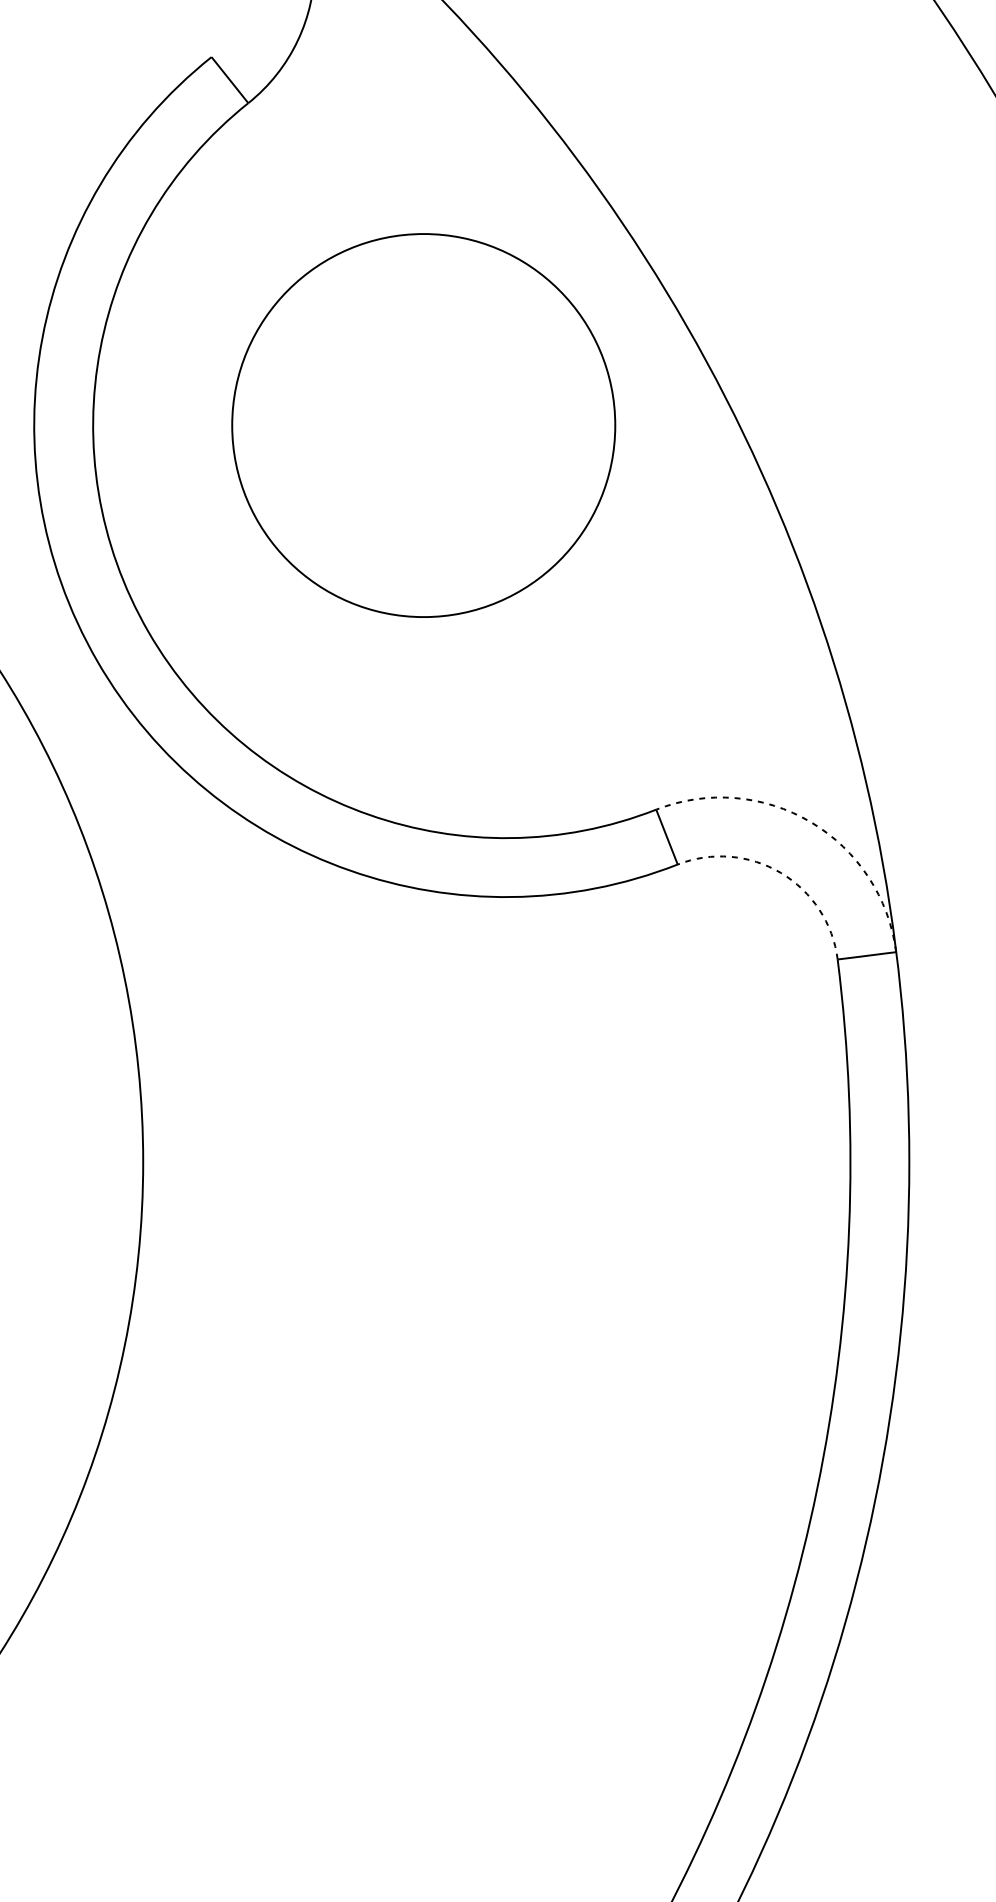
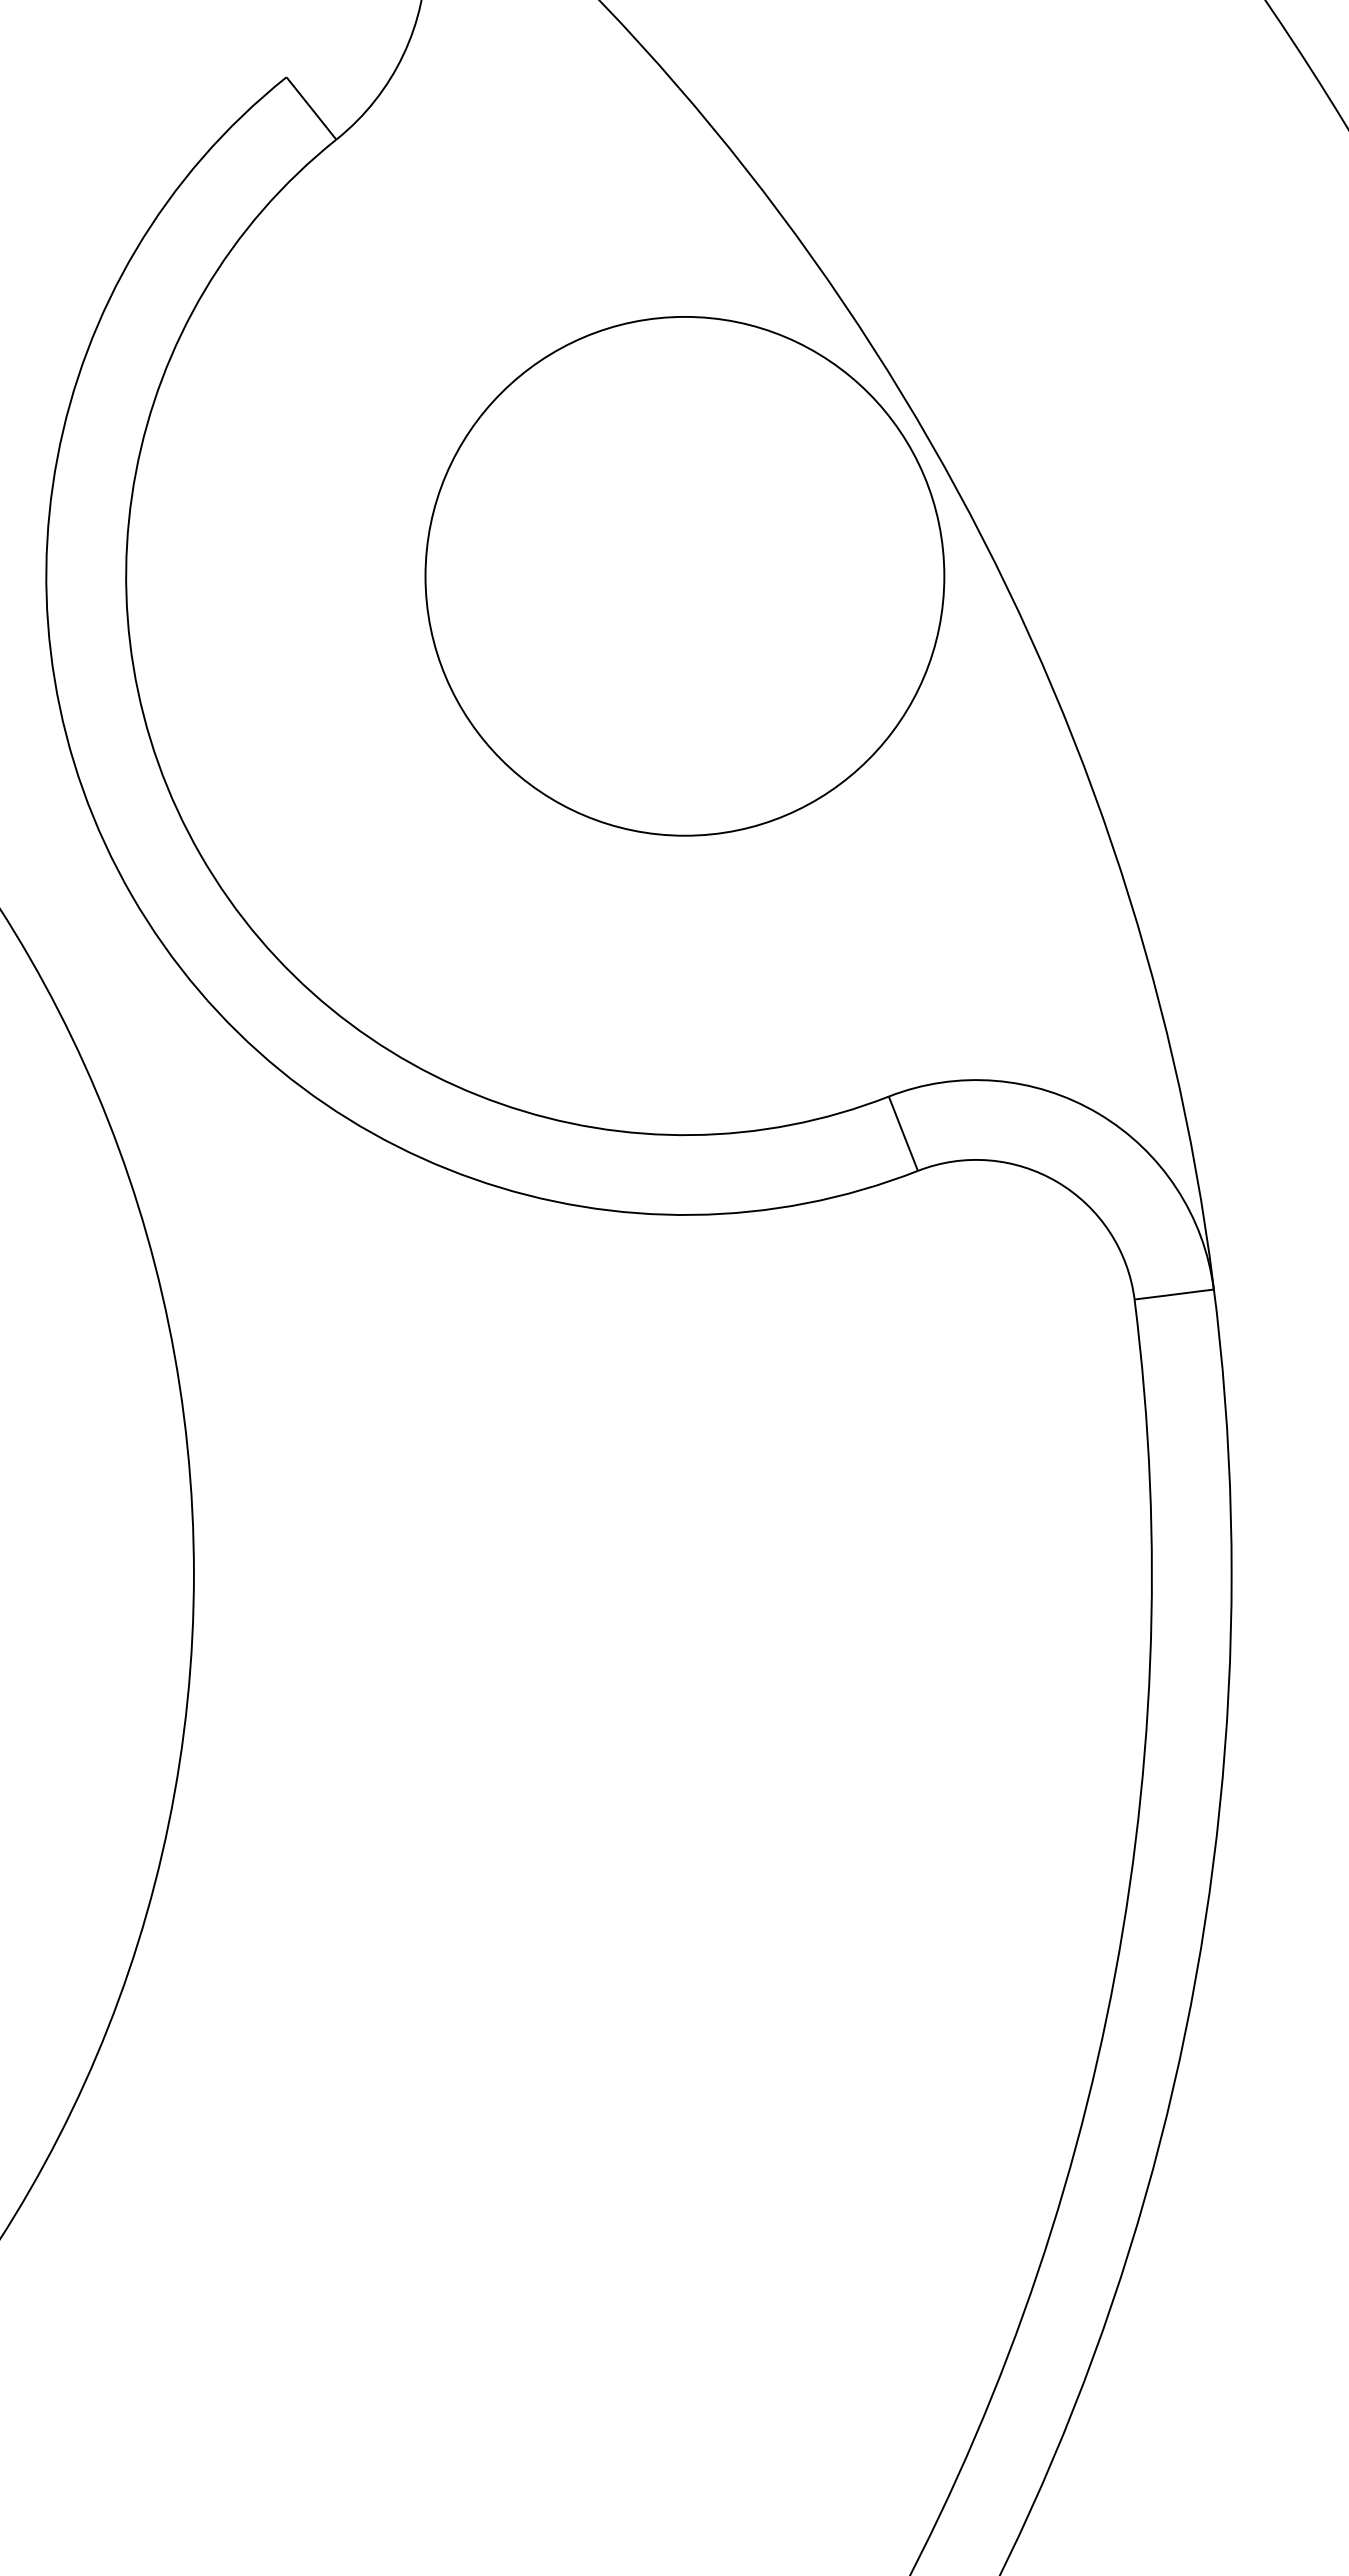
circle: (423, 425) -> (684, 576), moved
arc: (811, 822) -> (1098, 1113), dashed -> solid
arc: (780, 873) -> (1057, 1182), dashed -> solid

